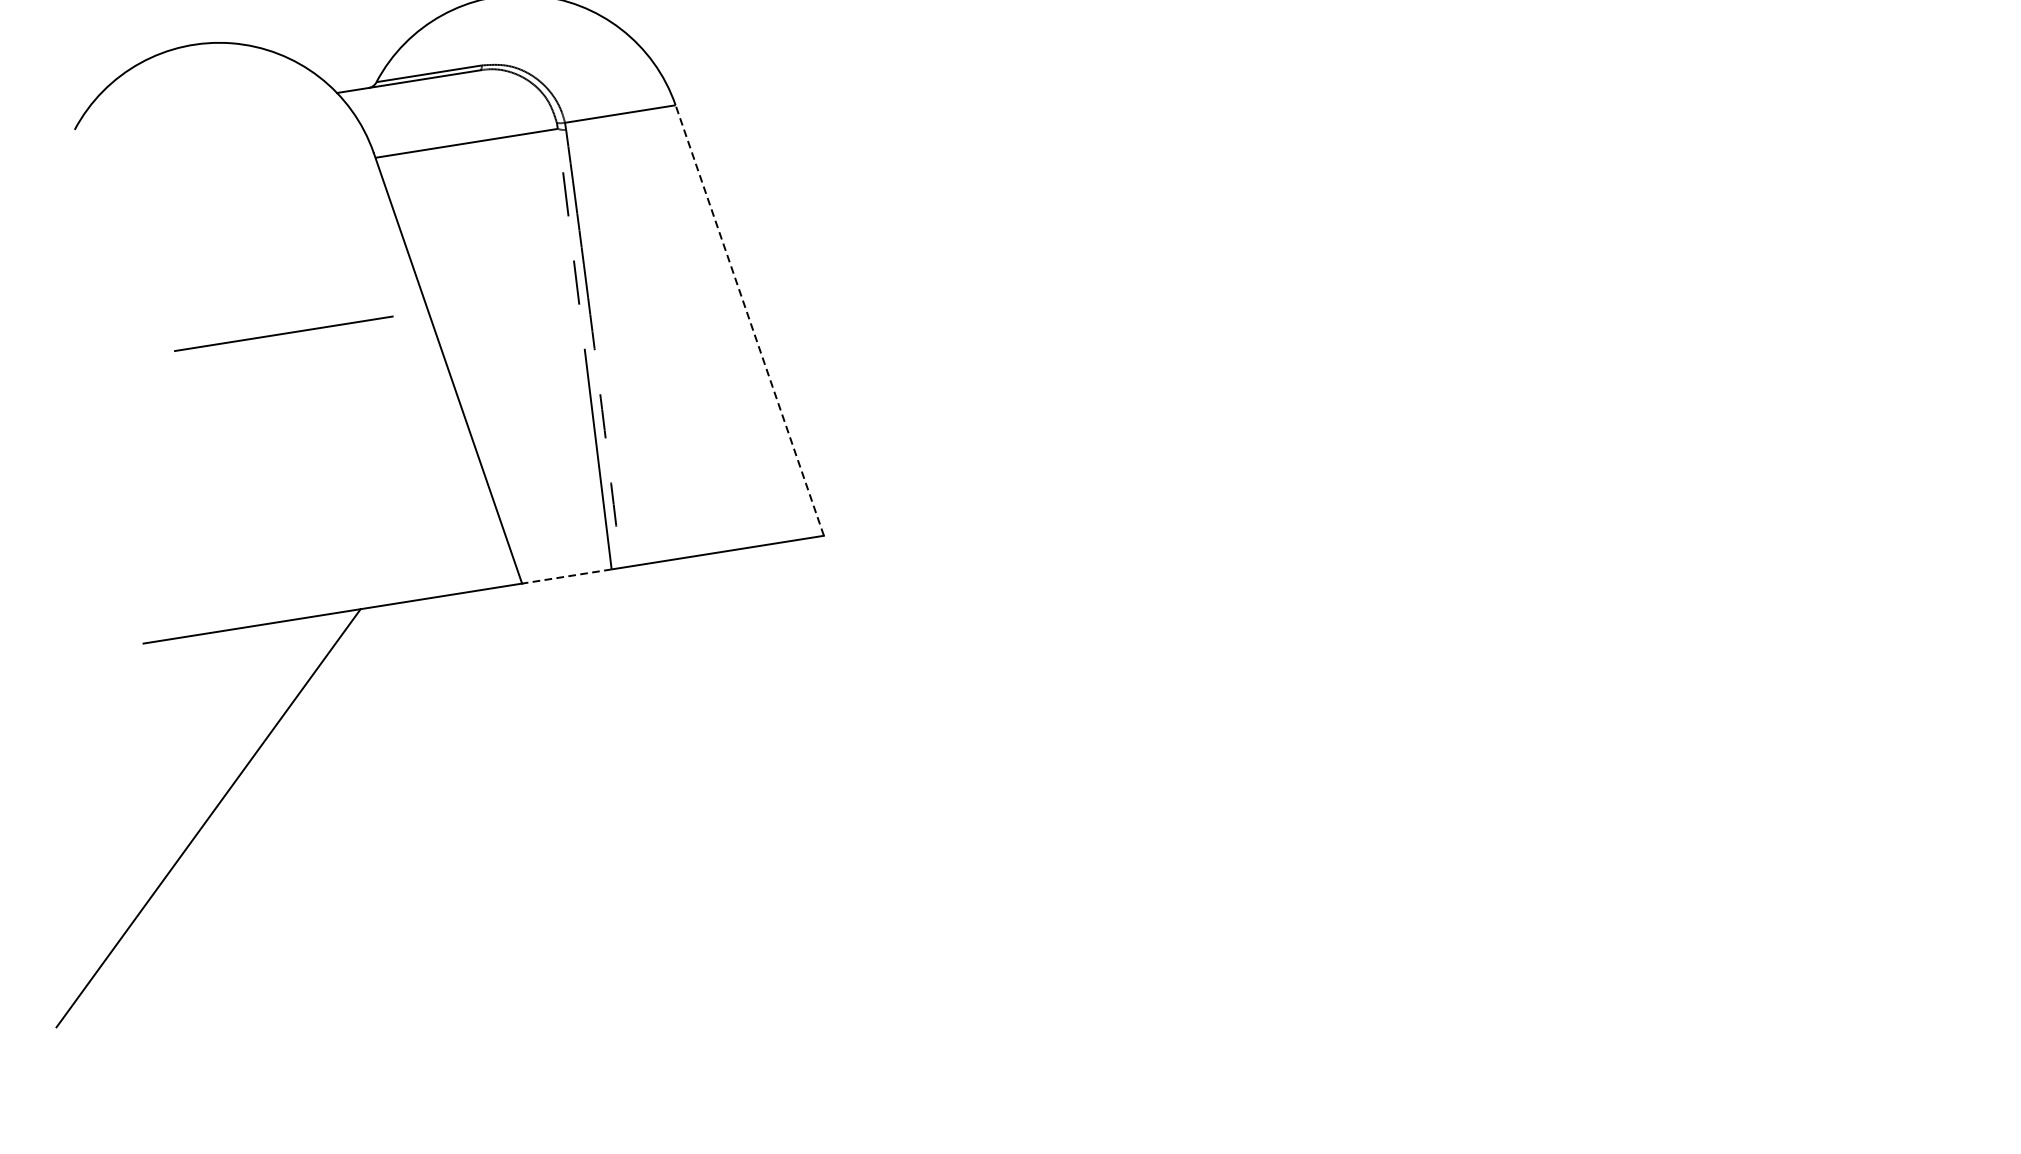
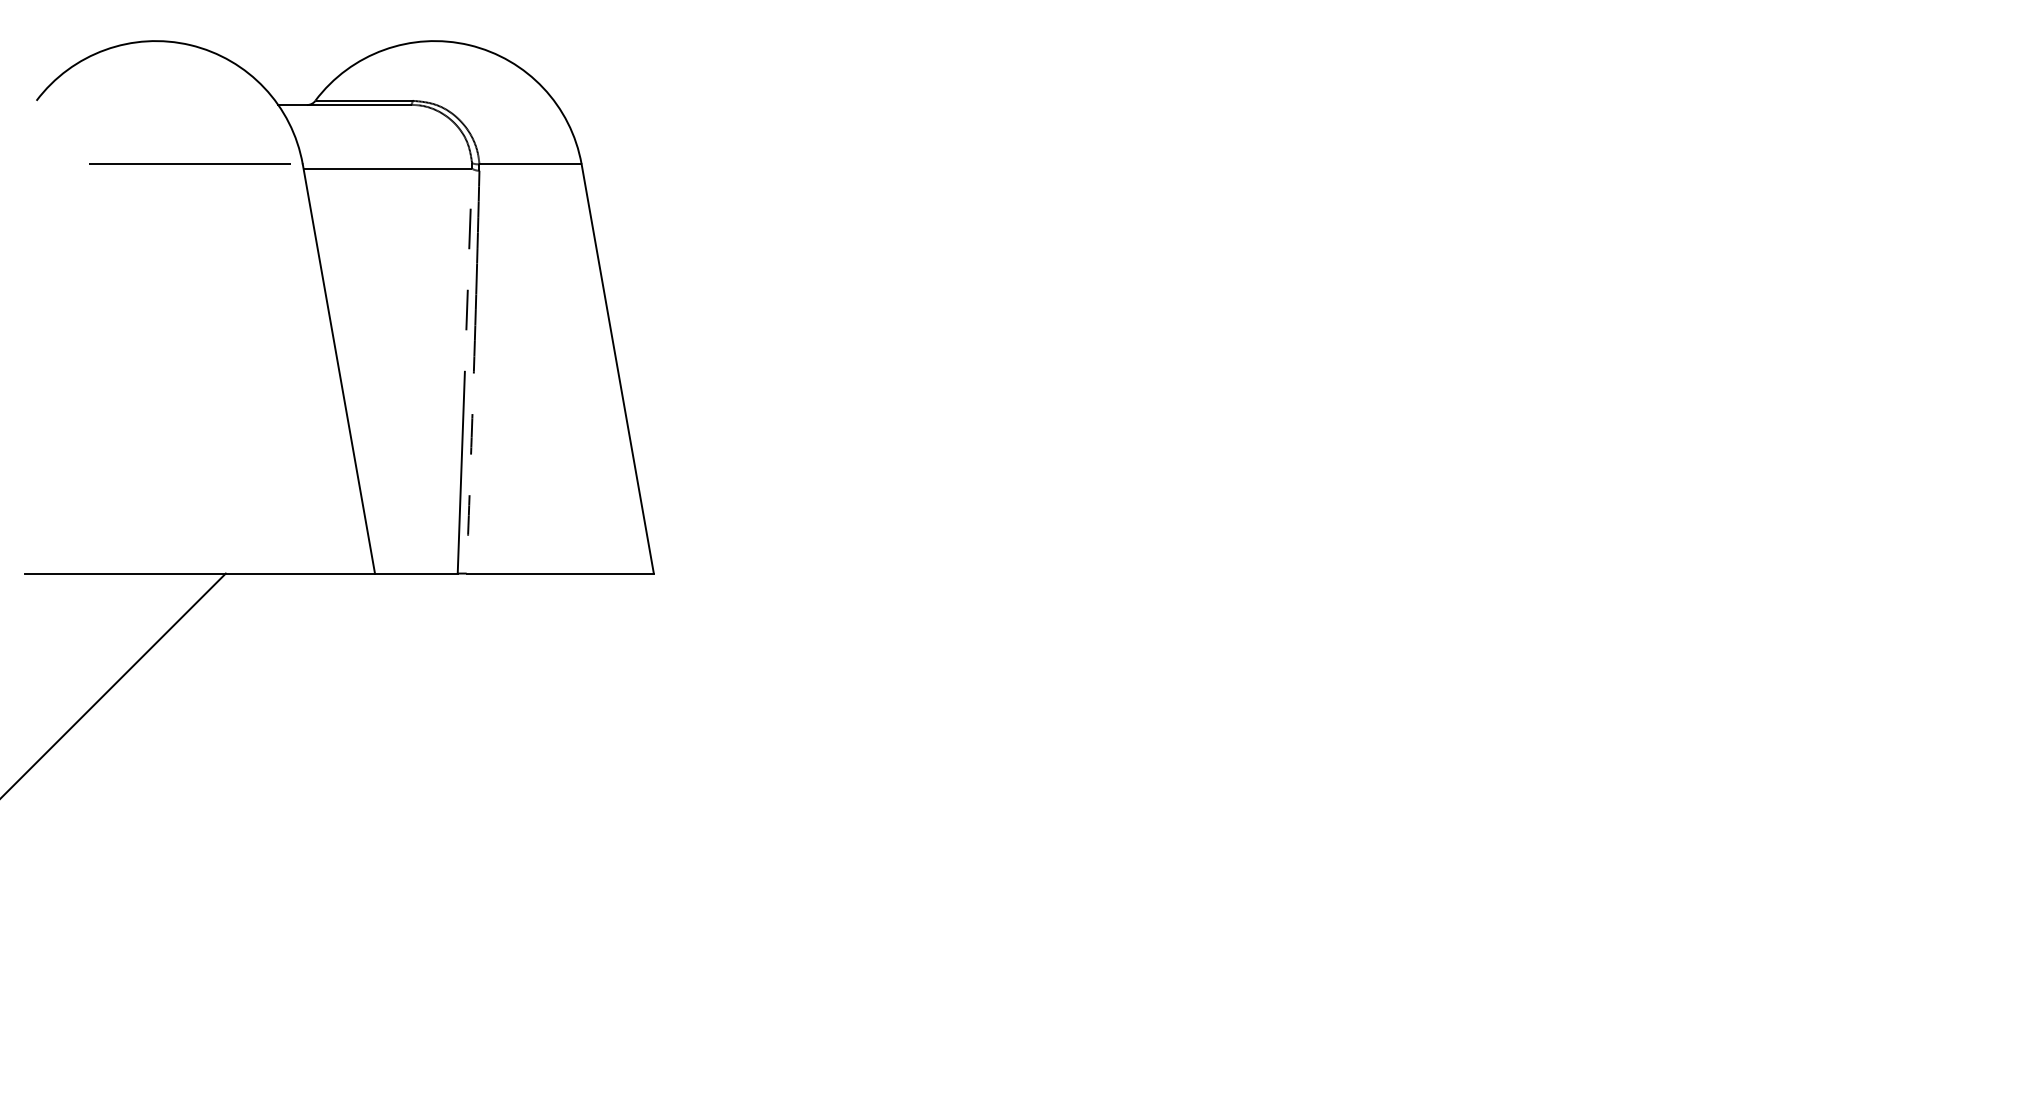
line: (749, 320) -> (617, 368), dashed -> solid
line: (283, 332) -> (189, 163), moved
line: (565, 576) -> (415, 573), dashed -> solid

